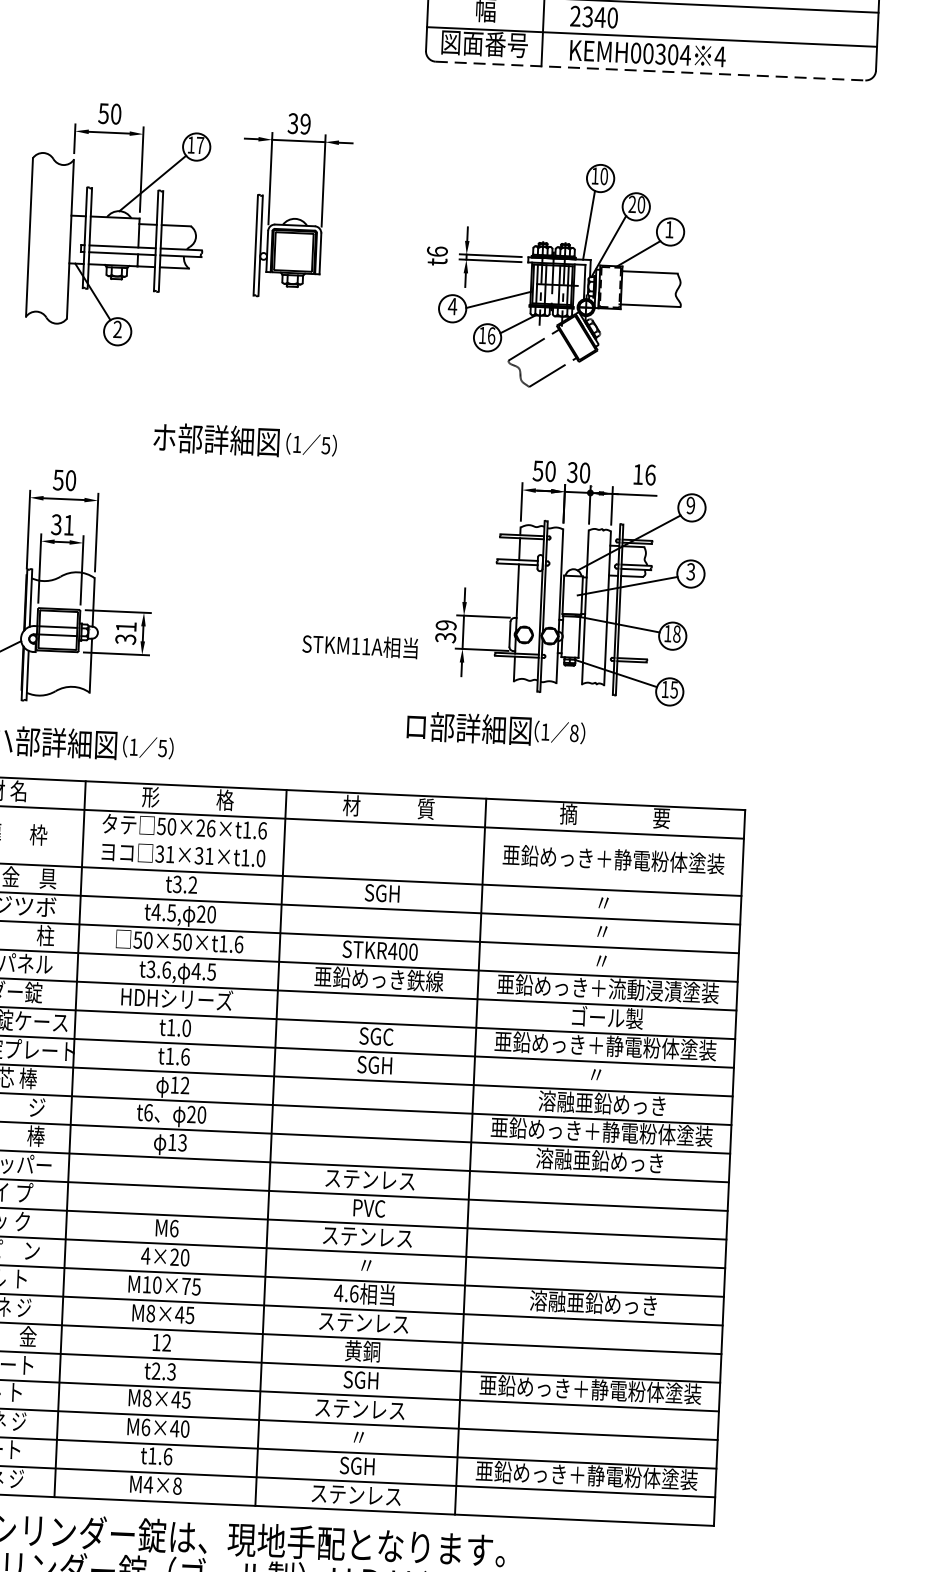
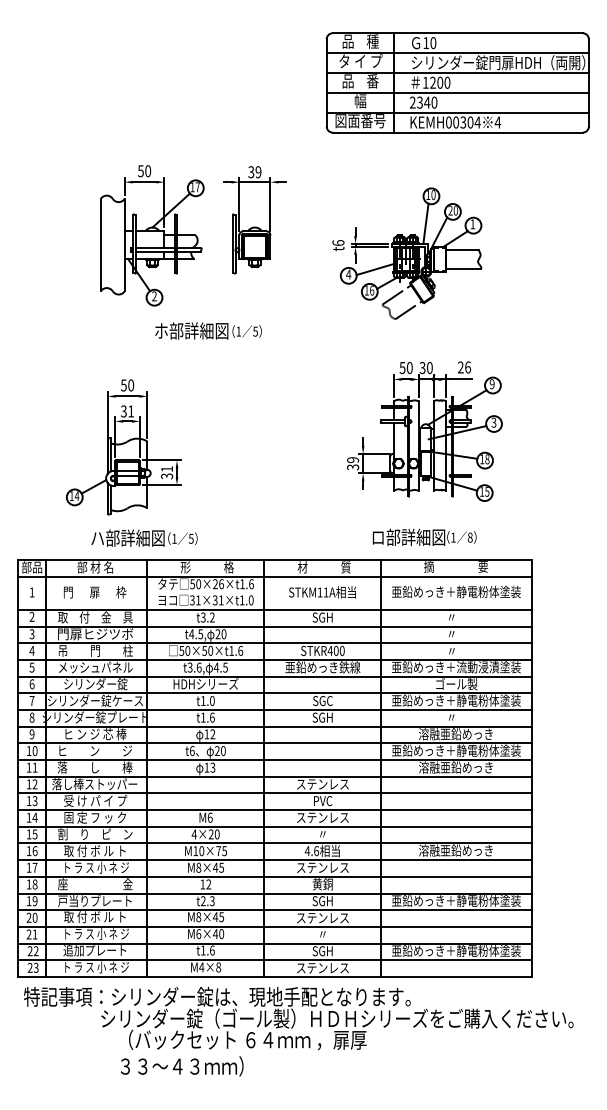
line: (651, 70) -> (458, 132), dashed -> solid
text: (245, 440) -> (208, 330), moved
text: (637, 474) -> (460, 367), 16 -> 26
text: (360, 646) -> (322, 592), moved
text: (495, 727) -> (424, 536), moved

